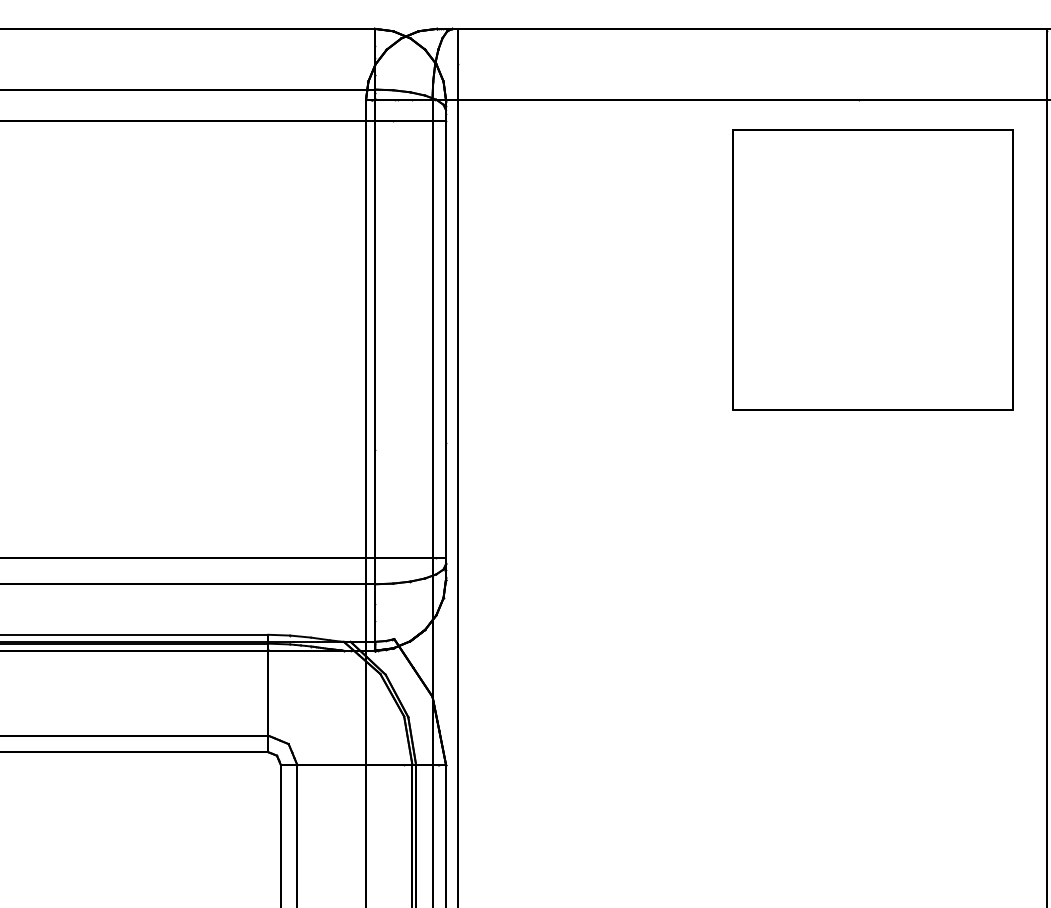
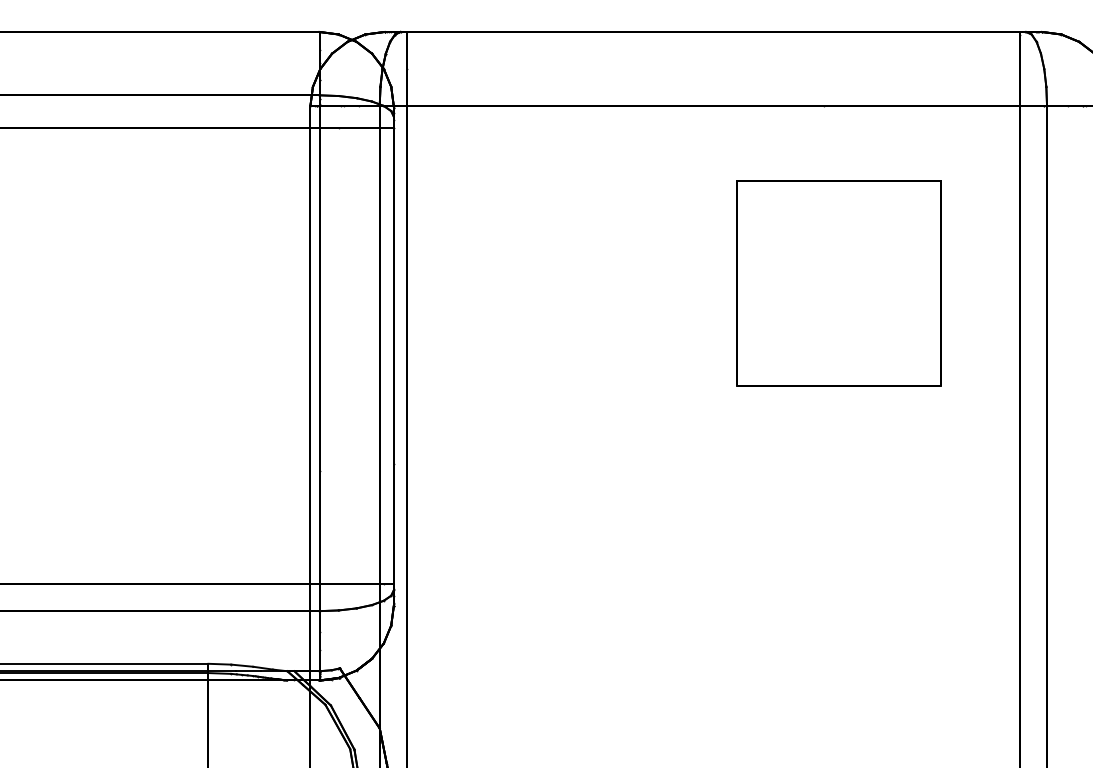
part: (872, 269) -> (838, 282), size x0.7

